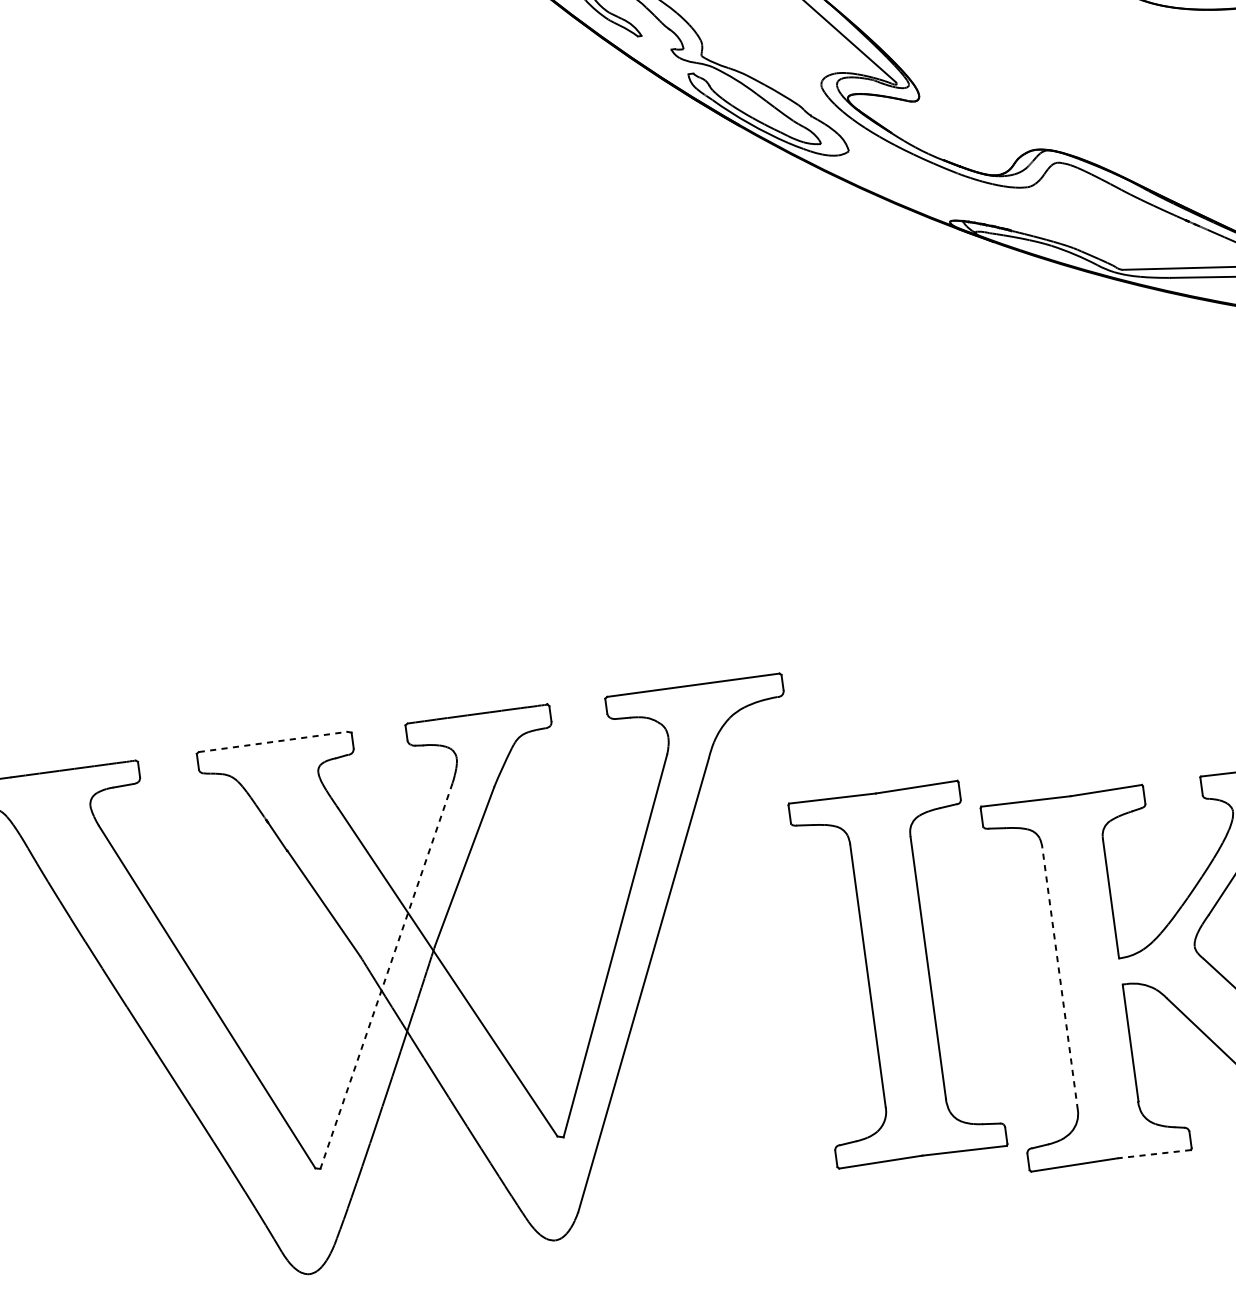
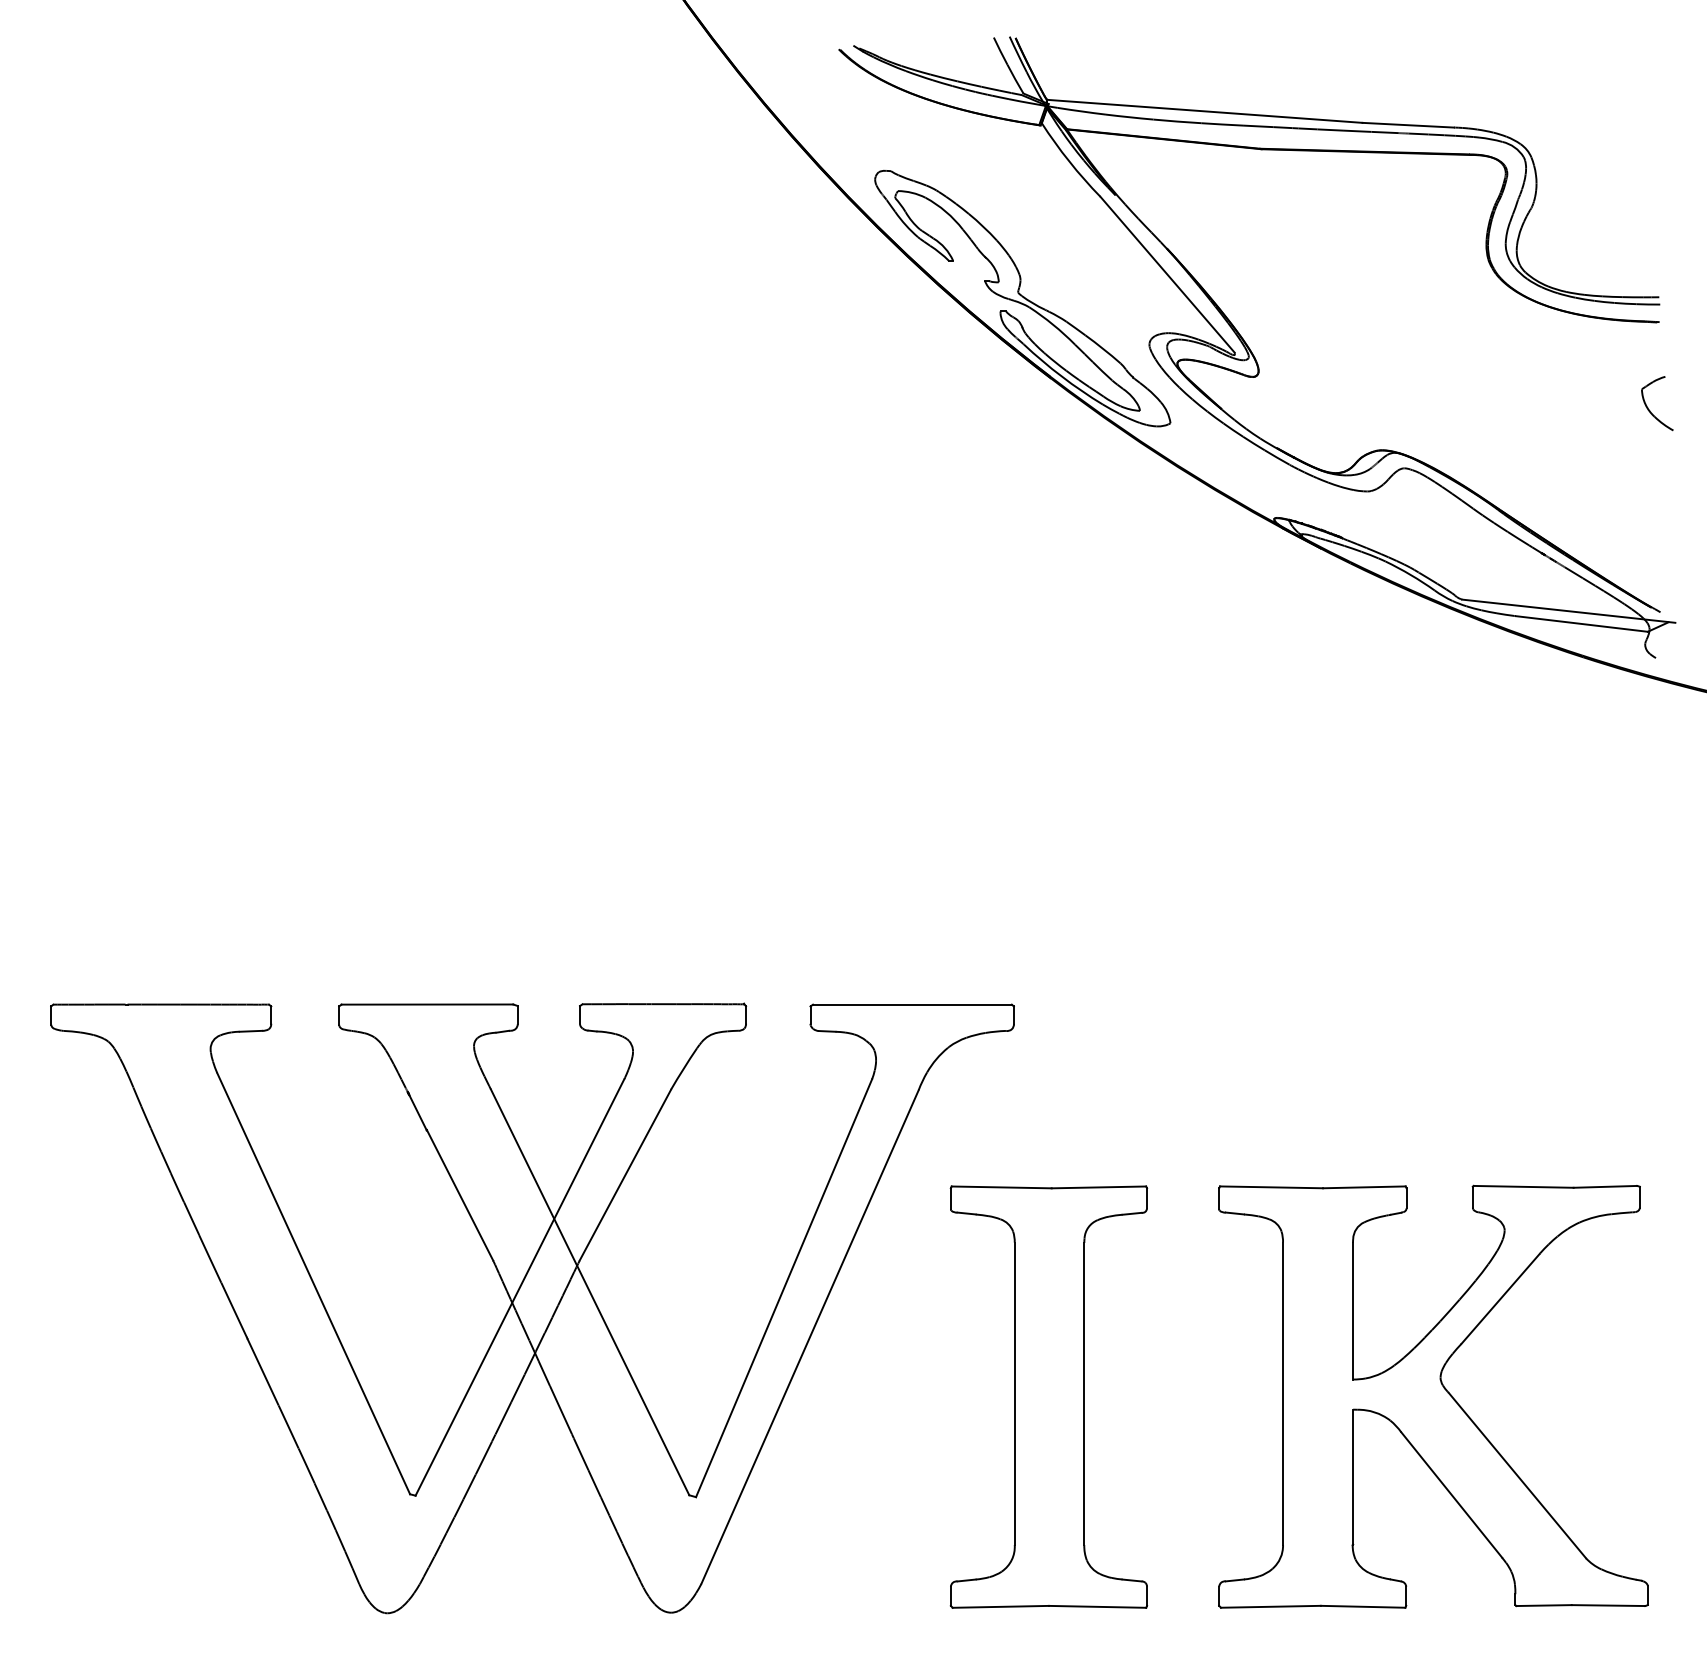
line: (273, 741) -> (427, 1004), dashed -> solid
part: (897, 974) -> (1048, 1396), moved
line: (386, 976) -> (519, 1287), dashed -> solid
line: (1060, 978) -> (1283, 1393), dashed -> solid
line: (1153, 1154) -> (1362, 1606), dashed -> solid

